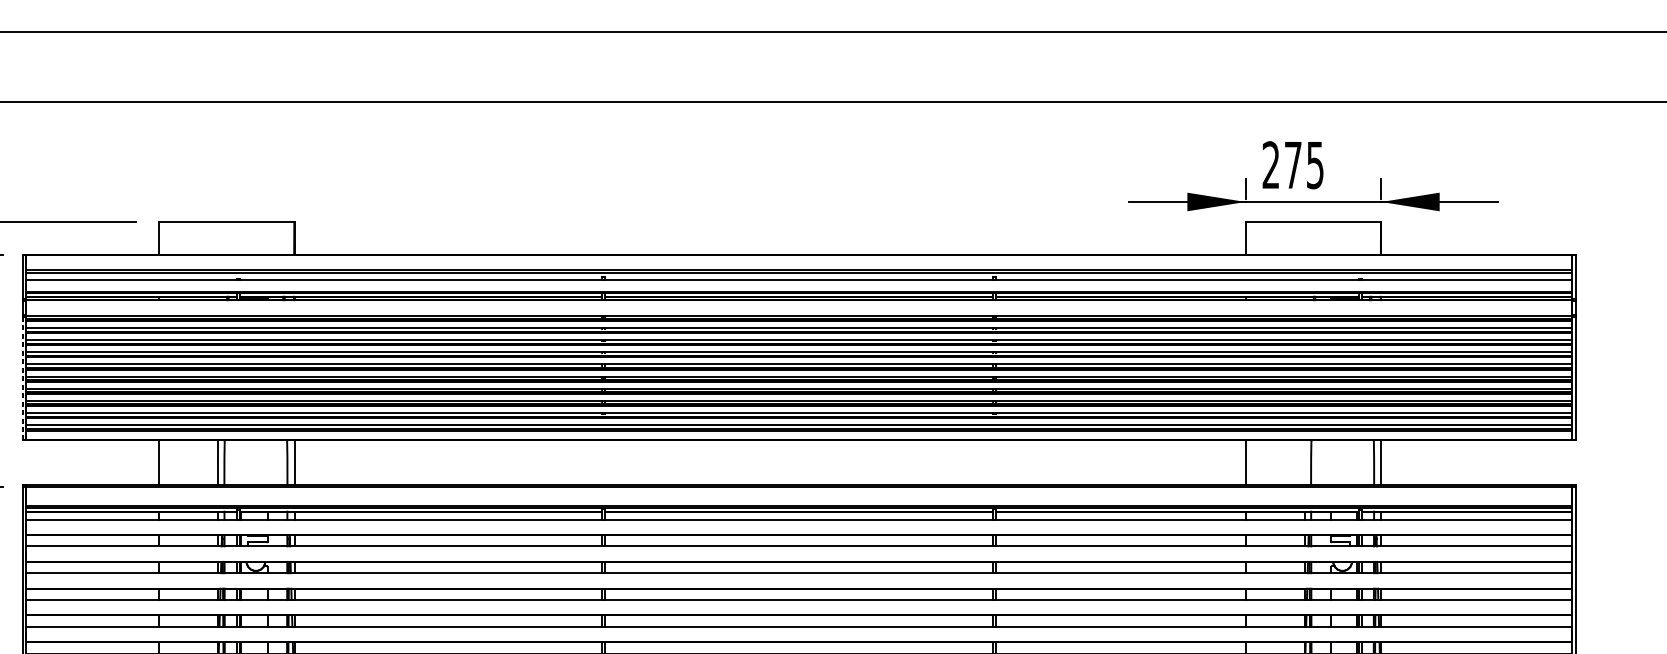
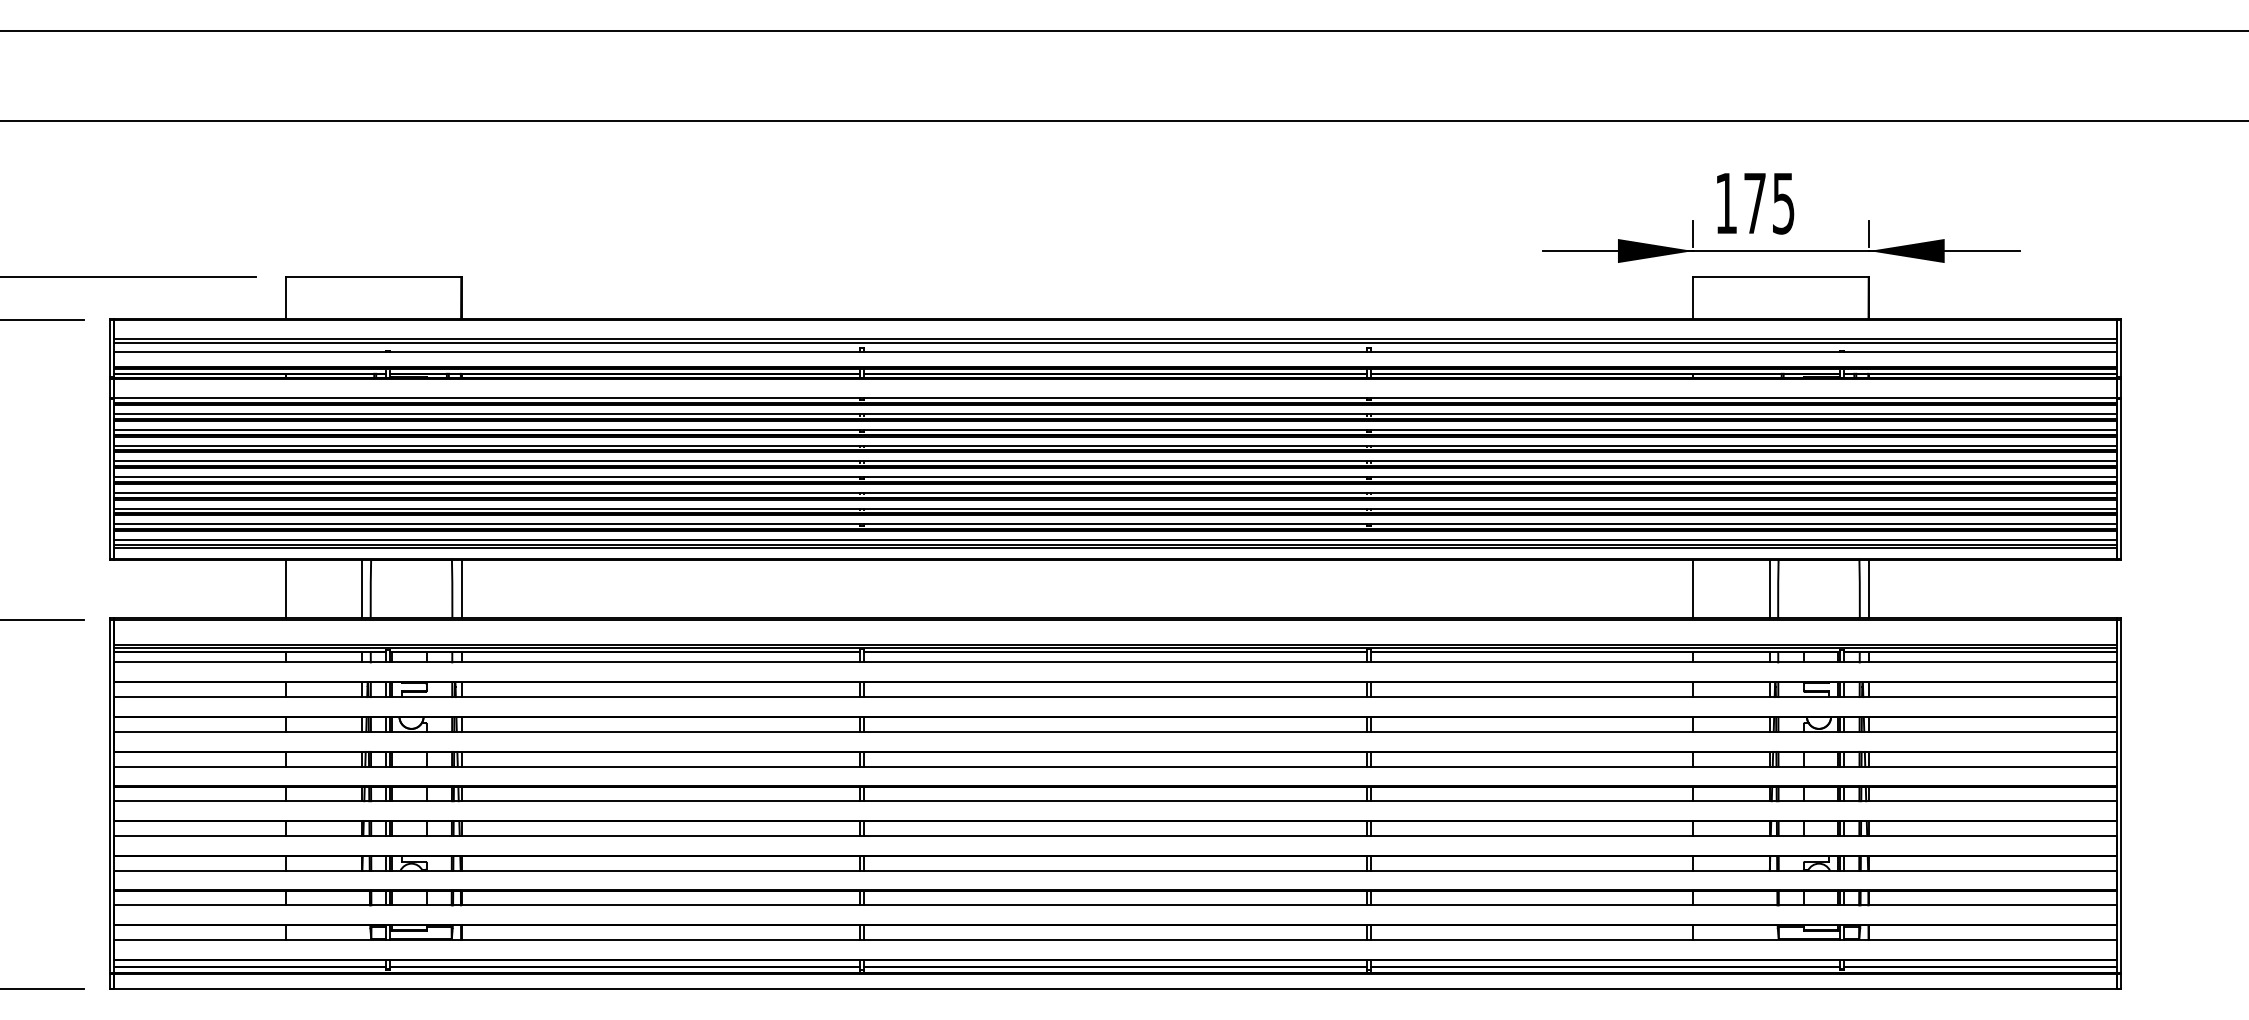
text: (1270, 164) -> (1725, 202), 275 -> 175
line: (22, 378) -> (109, 479), dashed -> solid
line: (1304, 462) -> (1769, 588), added

